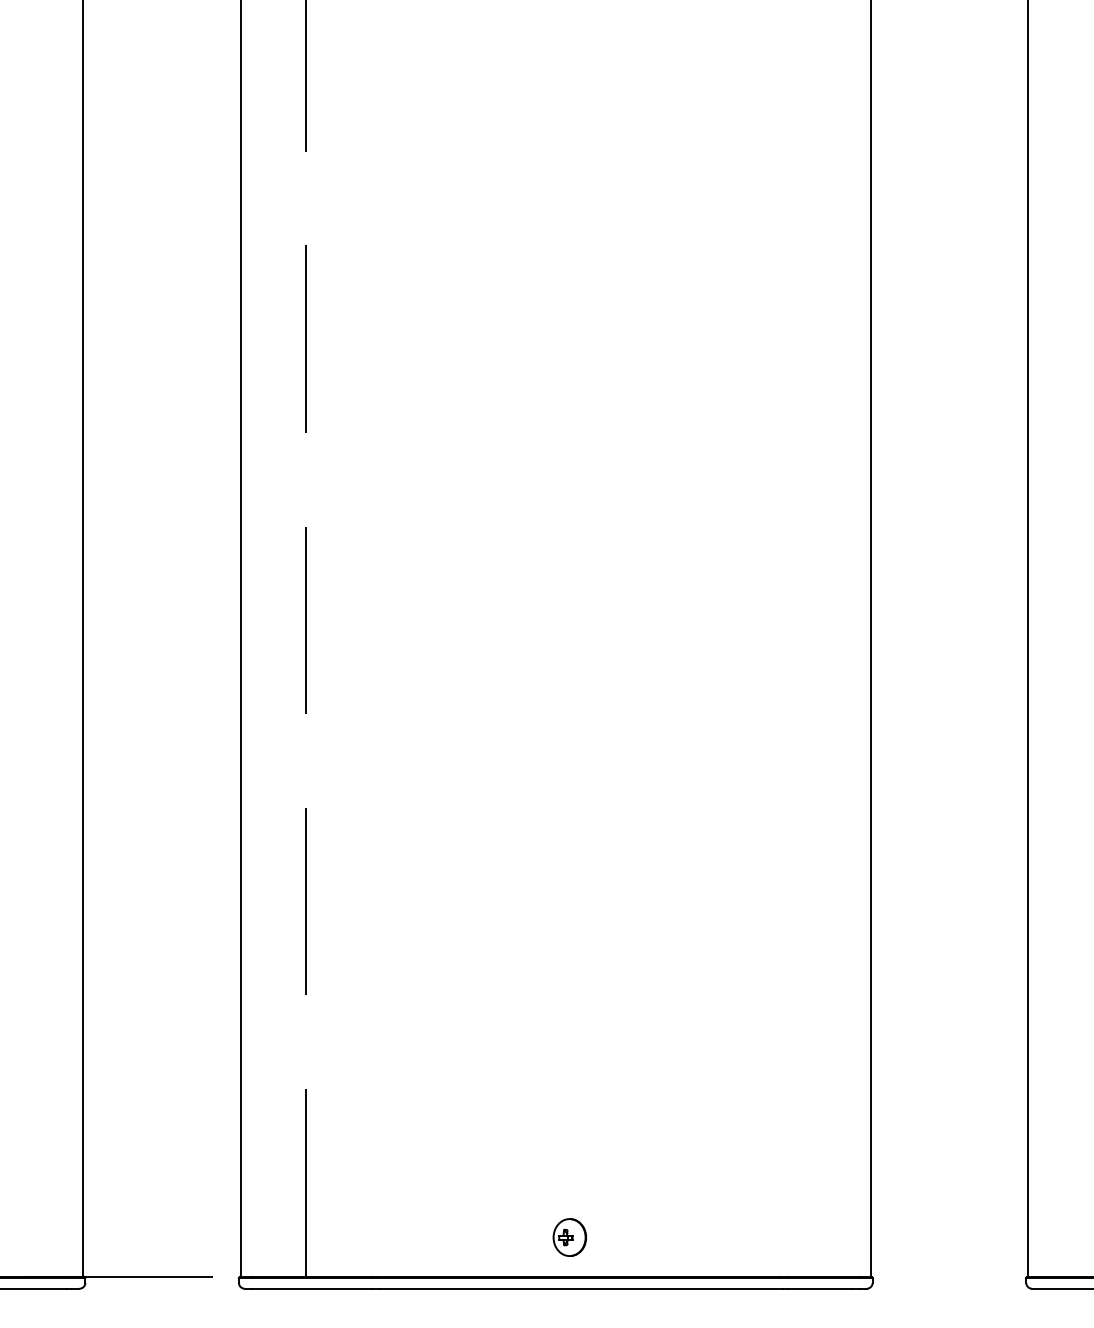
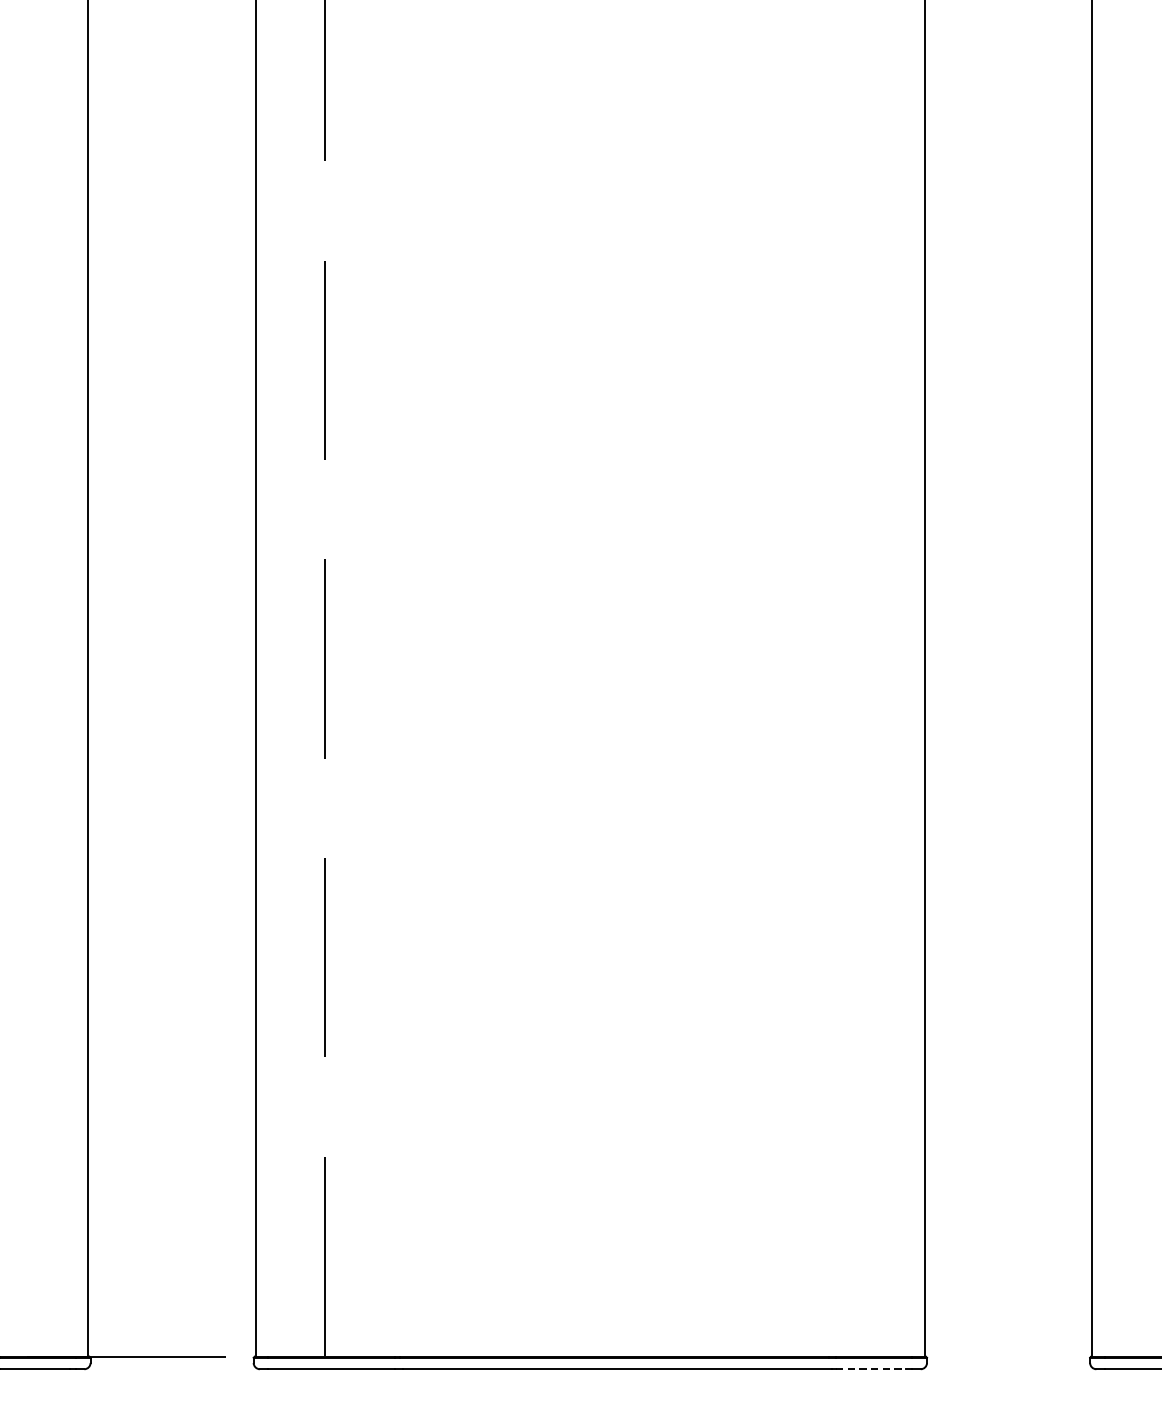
part: (569, 1237) -> (604, 1314), removed
line: (820, 1288) -> (871, 1368), solid -> dashed

